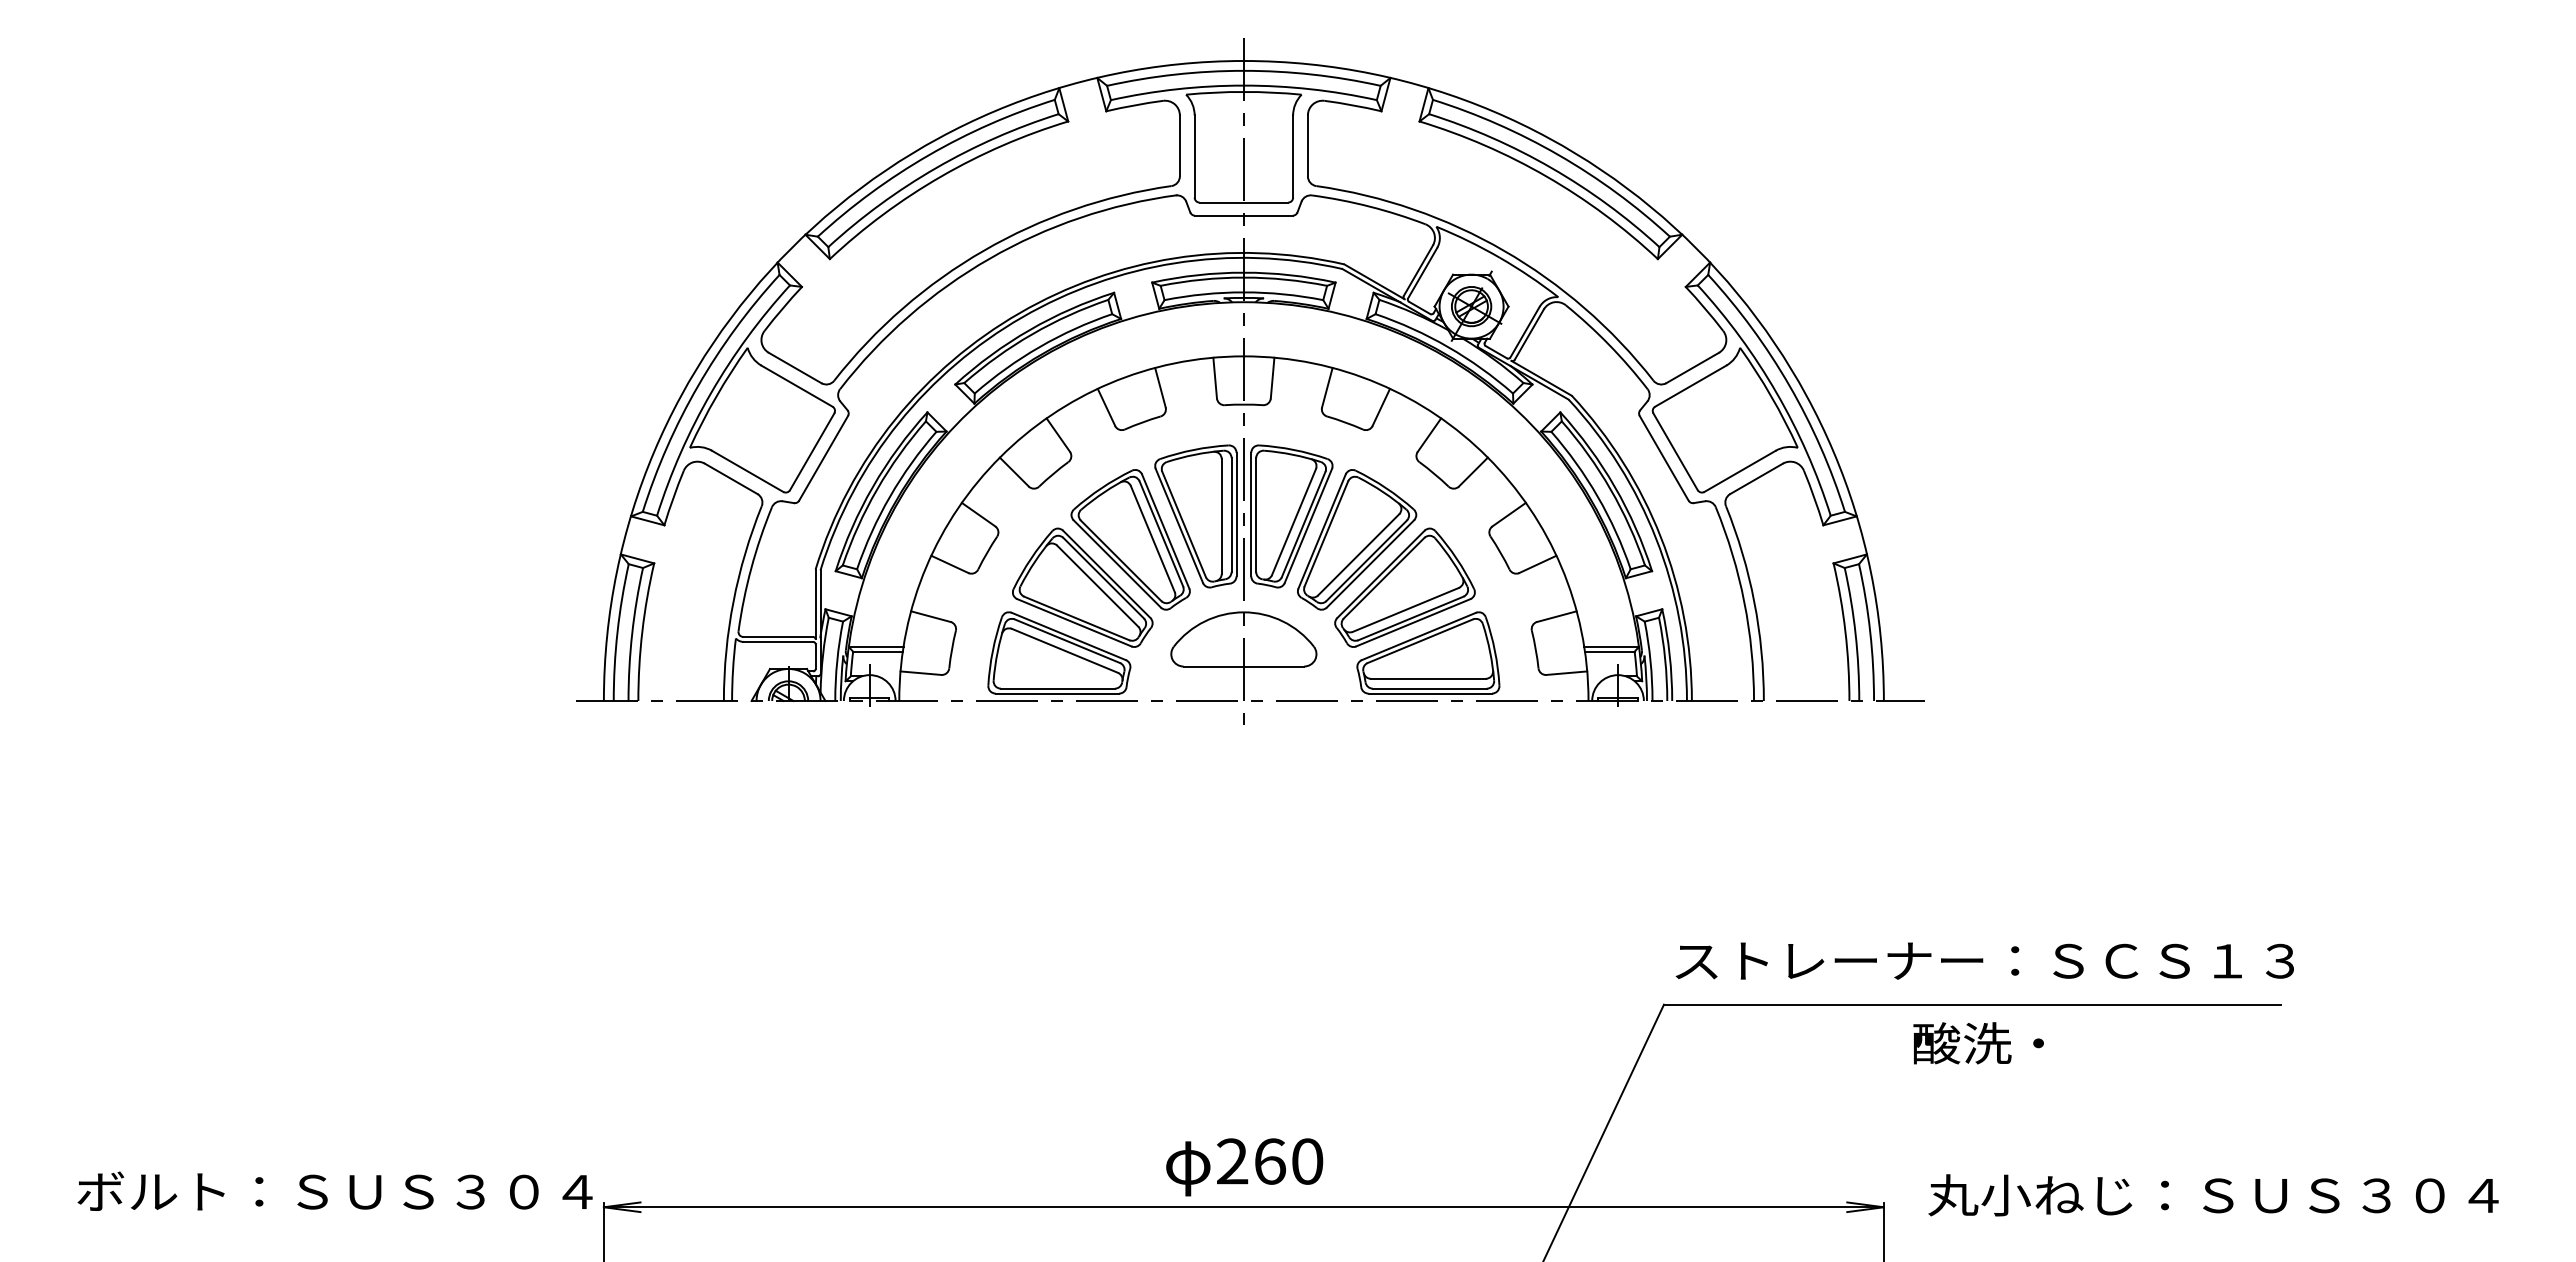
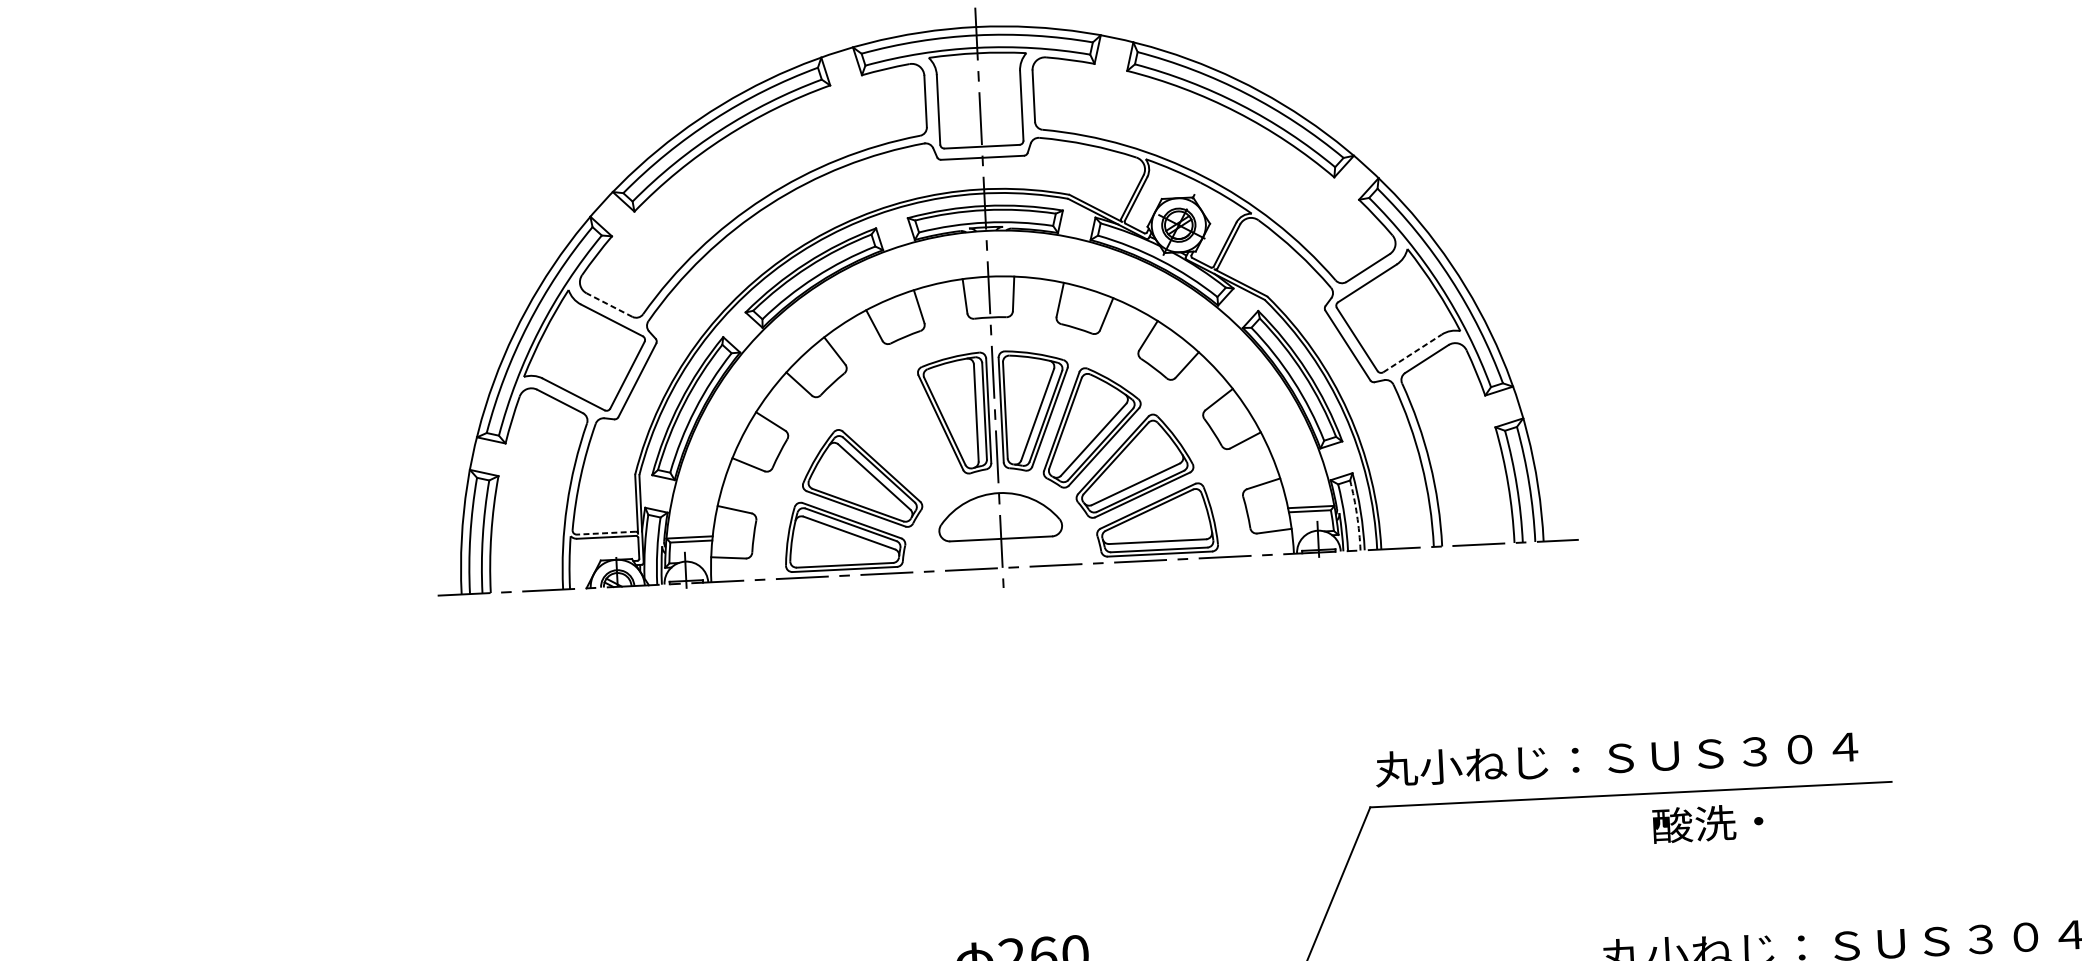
line: (794, 367) -> (609, 304), solid -> dashed
line: (1740, 471) -> (1412, 353), solid -> dashed
part: (1130, 539) -> (900, 436), removed
line: (778, 636) -> (606, 532), solid -> dashed
arc: (1665, 659) -> (1357, 515), solid -> dashed
text: (1982, 960) -> (1637, 756), ストレーナー：ＳＣＳ１３ -> 丸小ねじ：ＳＵＳ３０４
text: (1978, 1043) -> (1707, 823), moved

